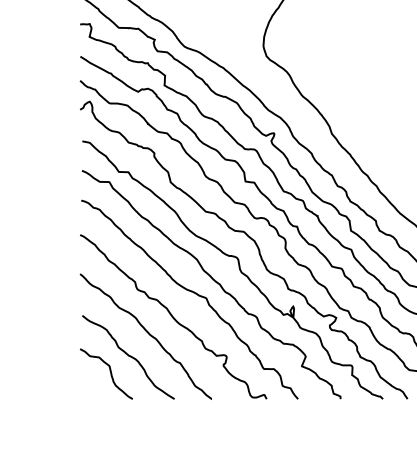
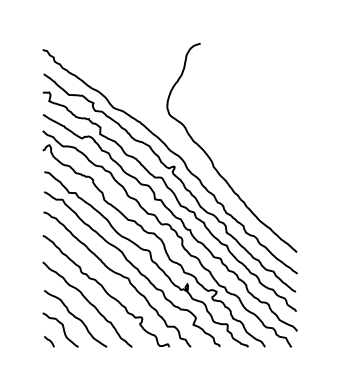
curve: (89, 390) -> (49, 341), added

